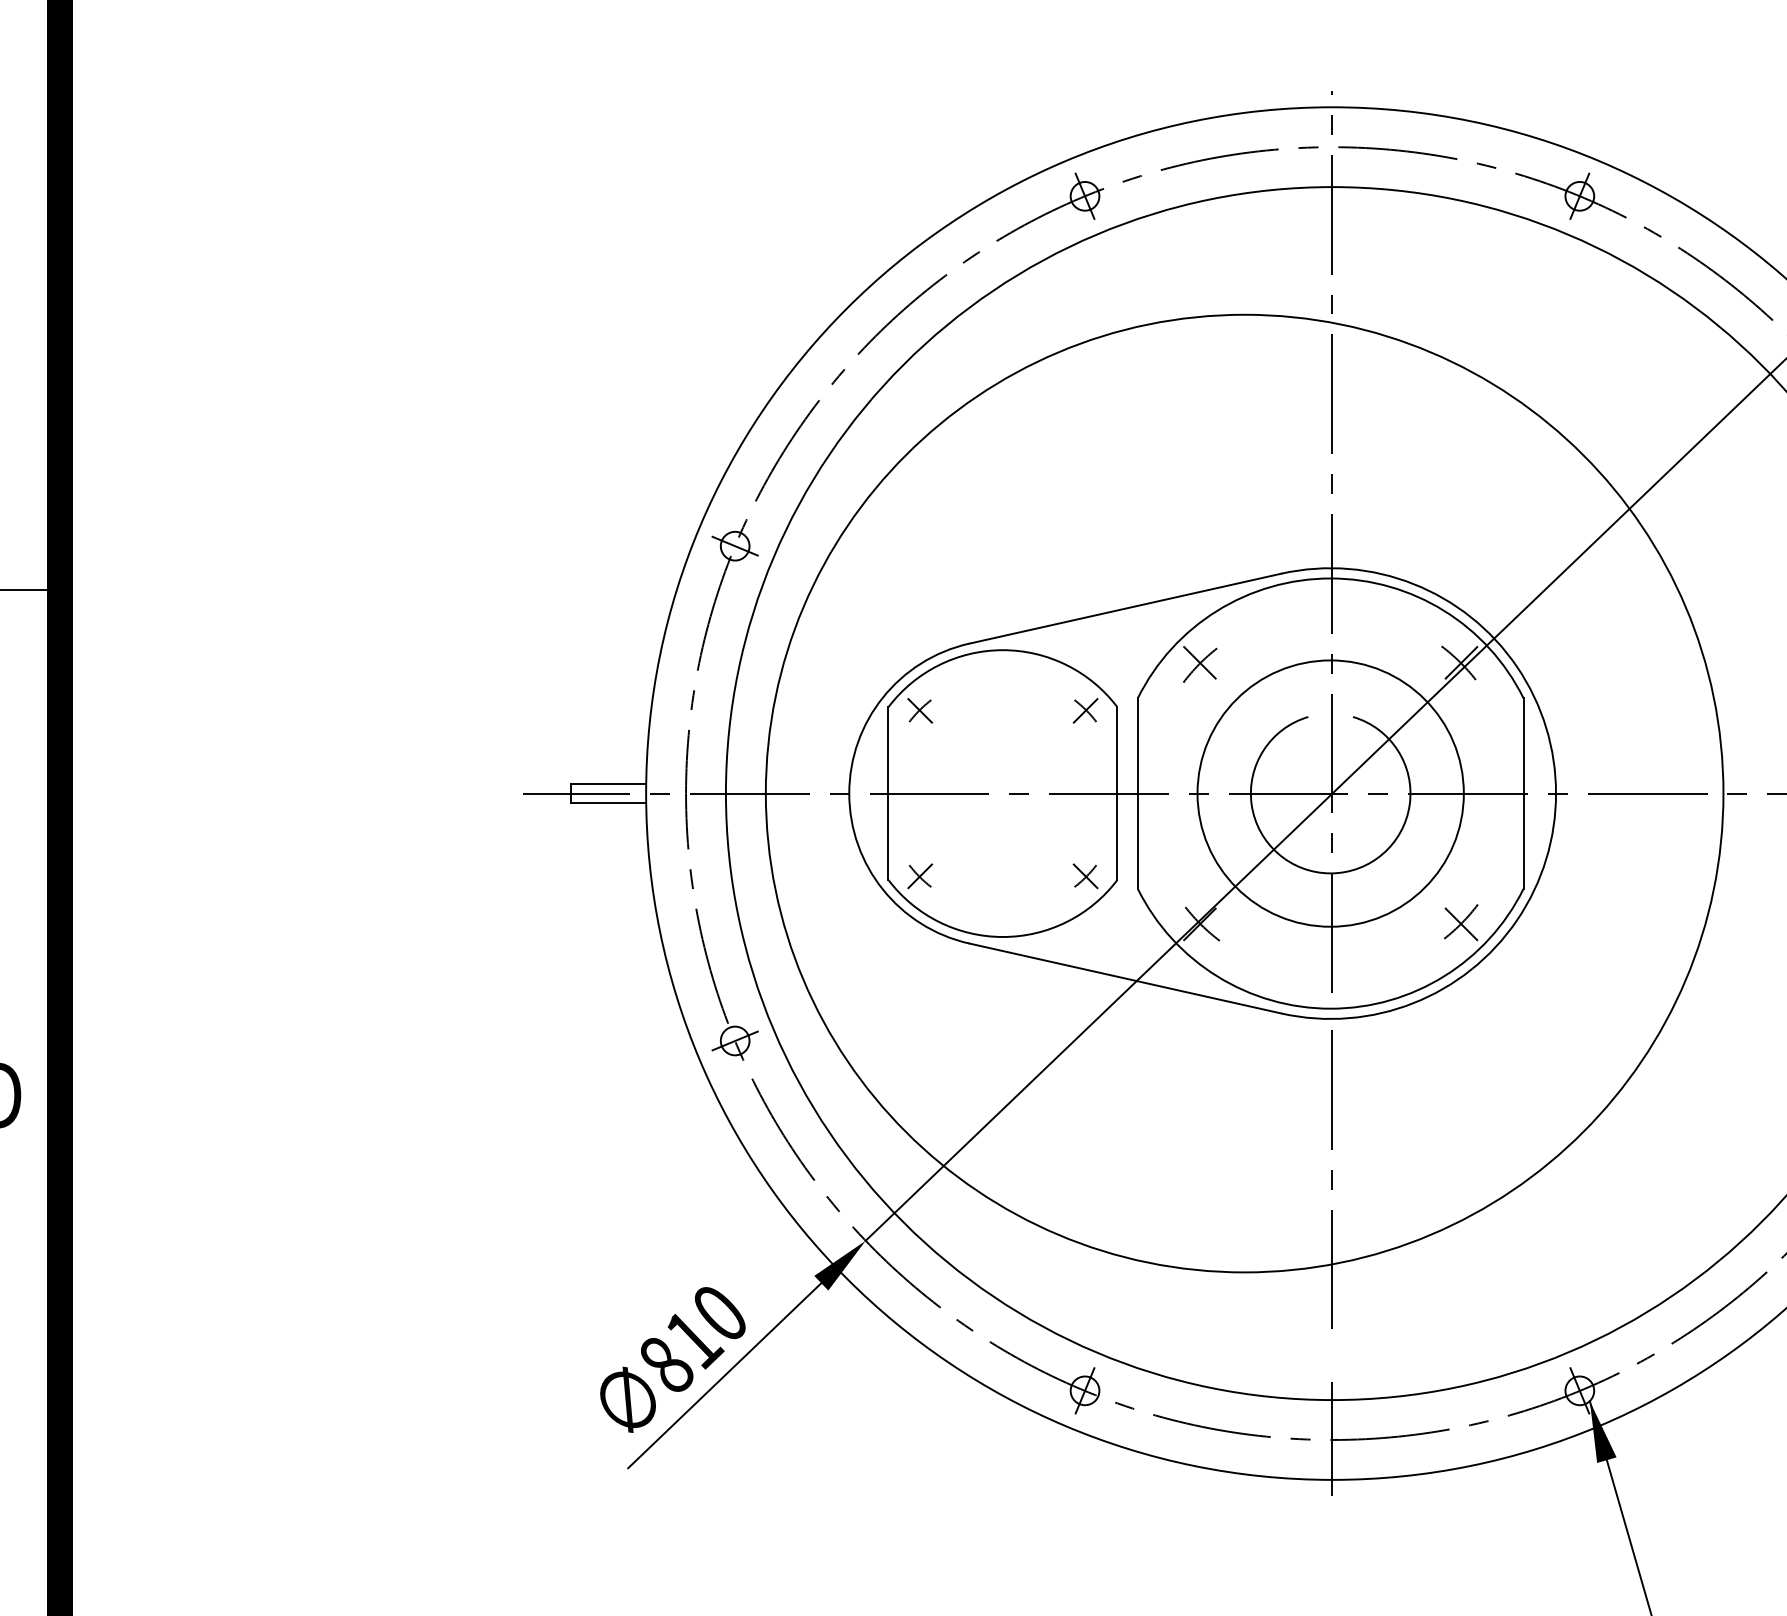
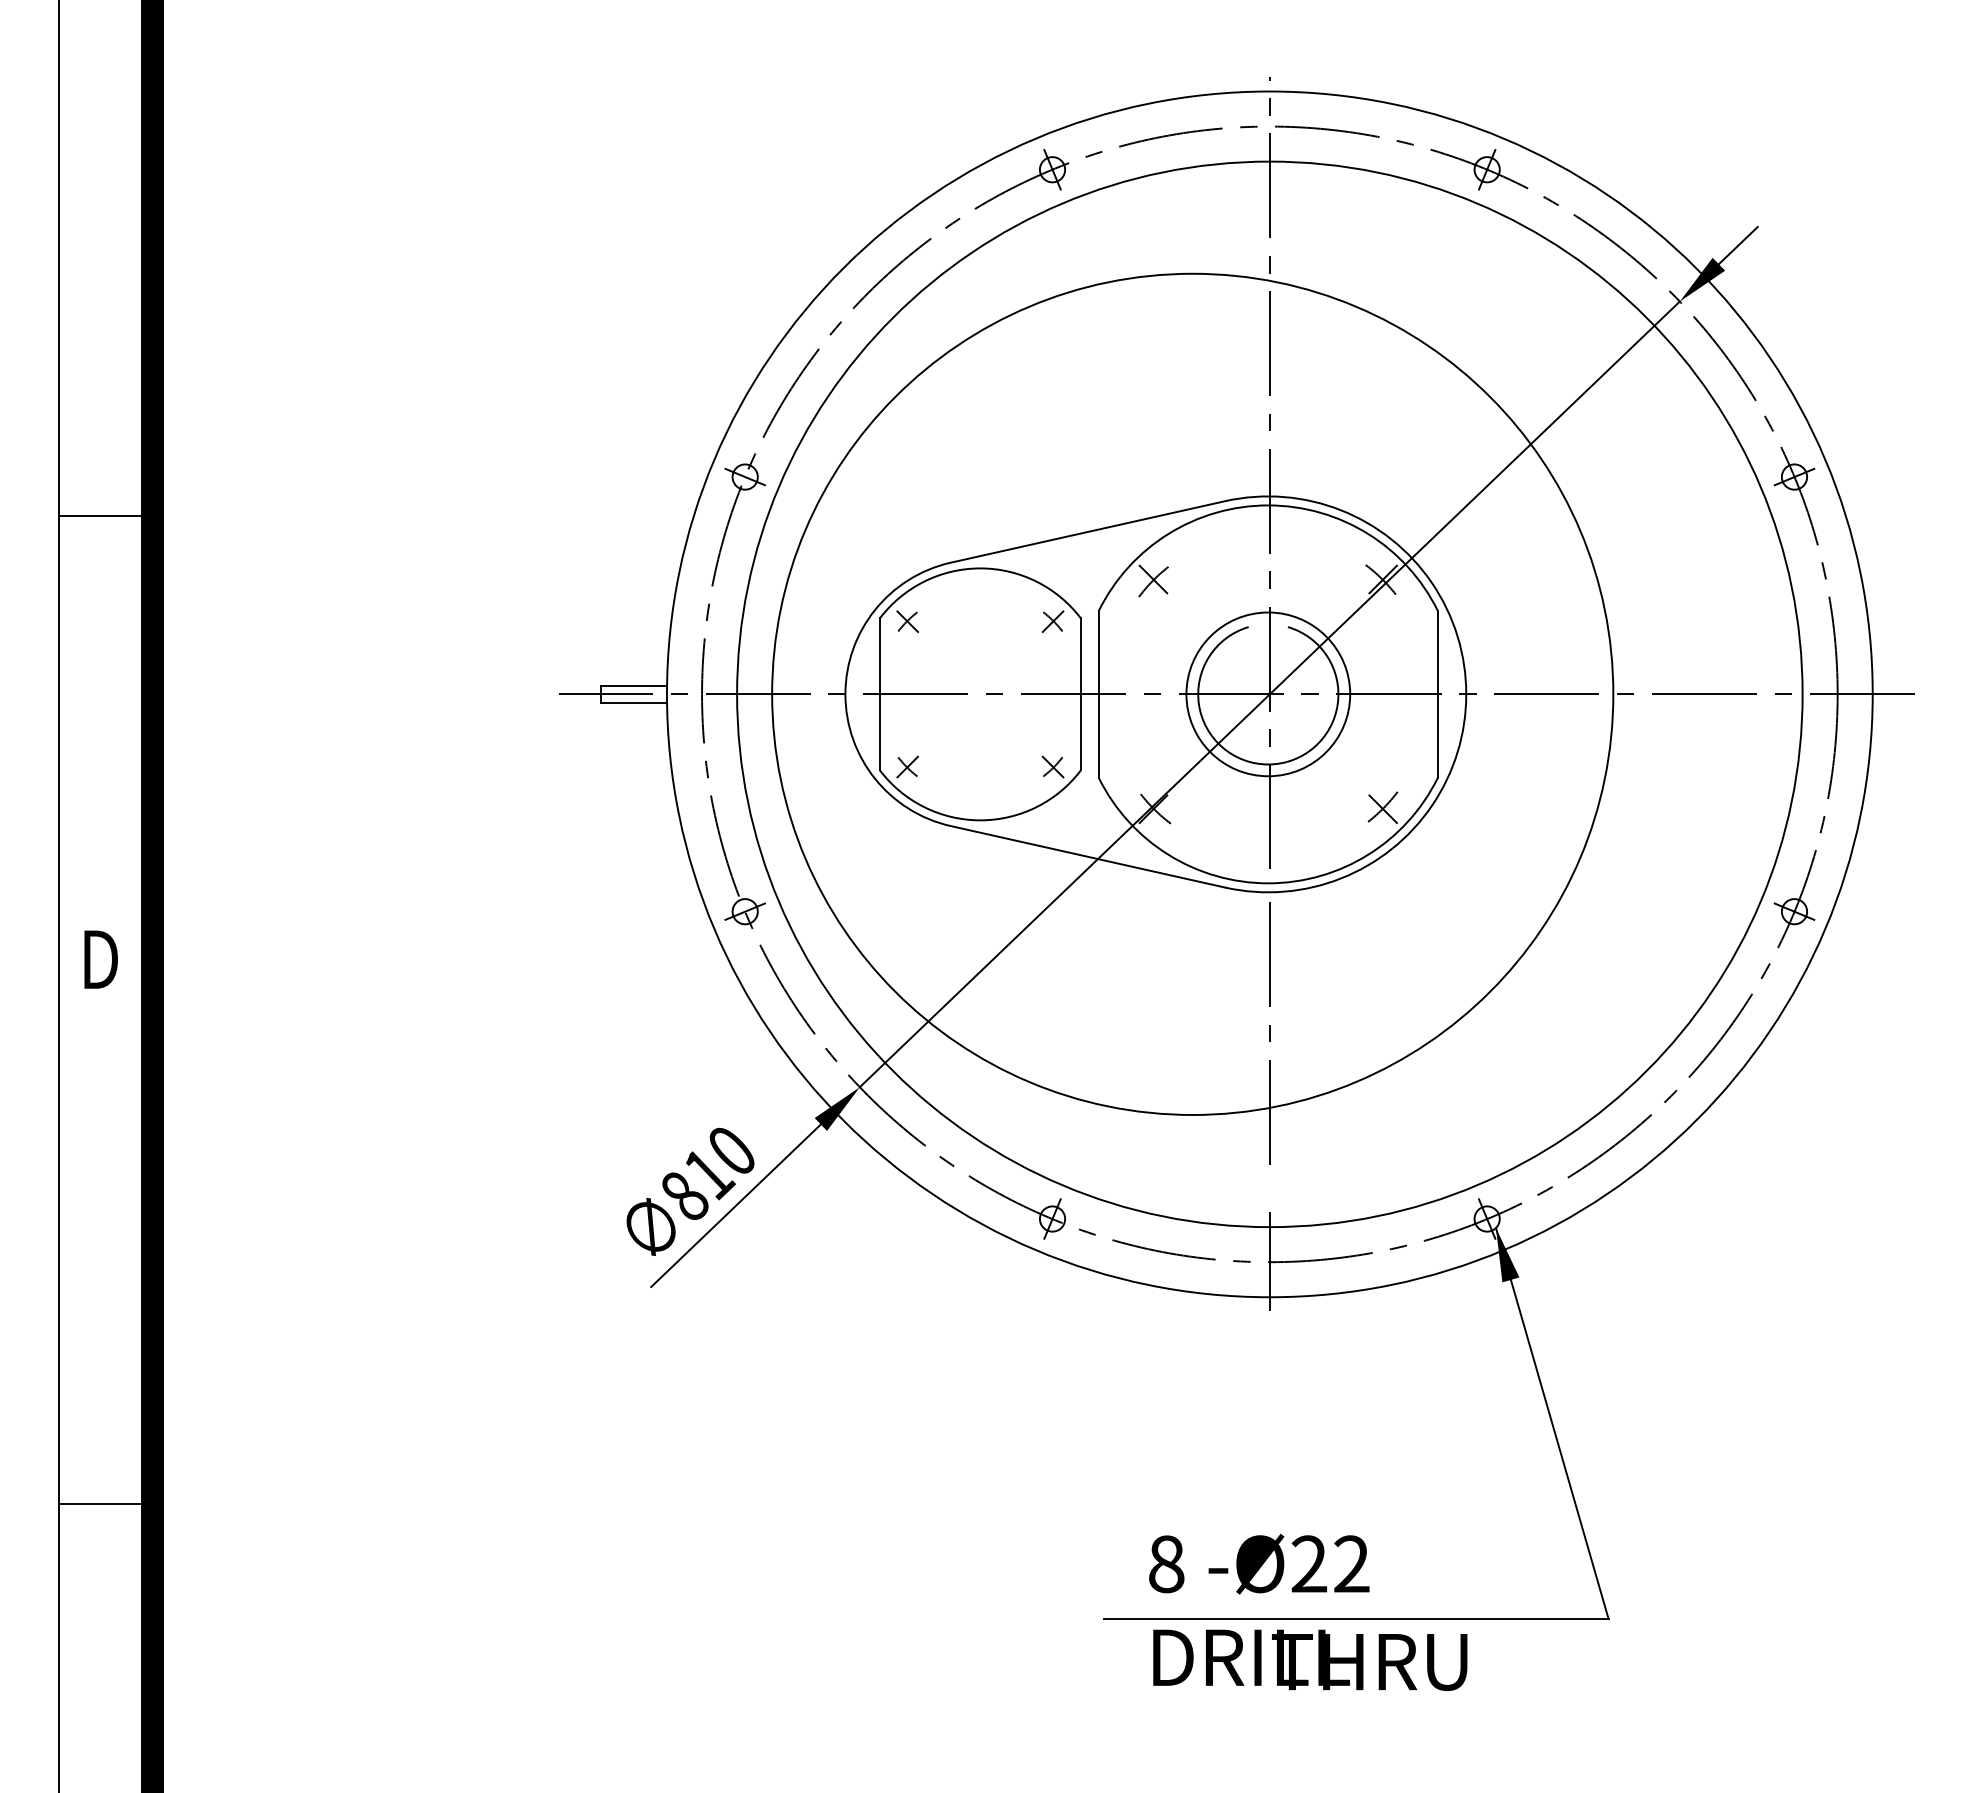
circle: (1330, 793) -> (1268, 694), size x0.7

